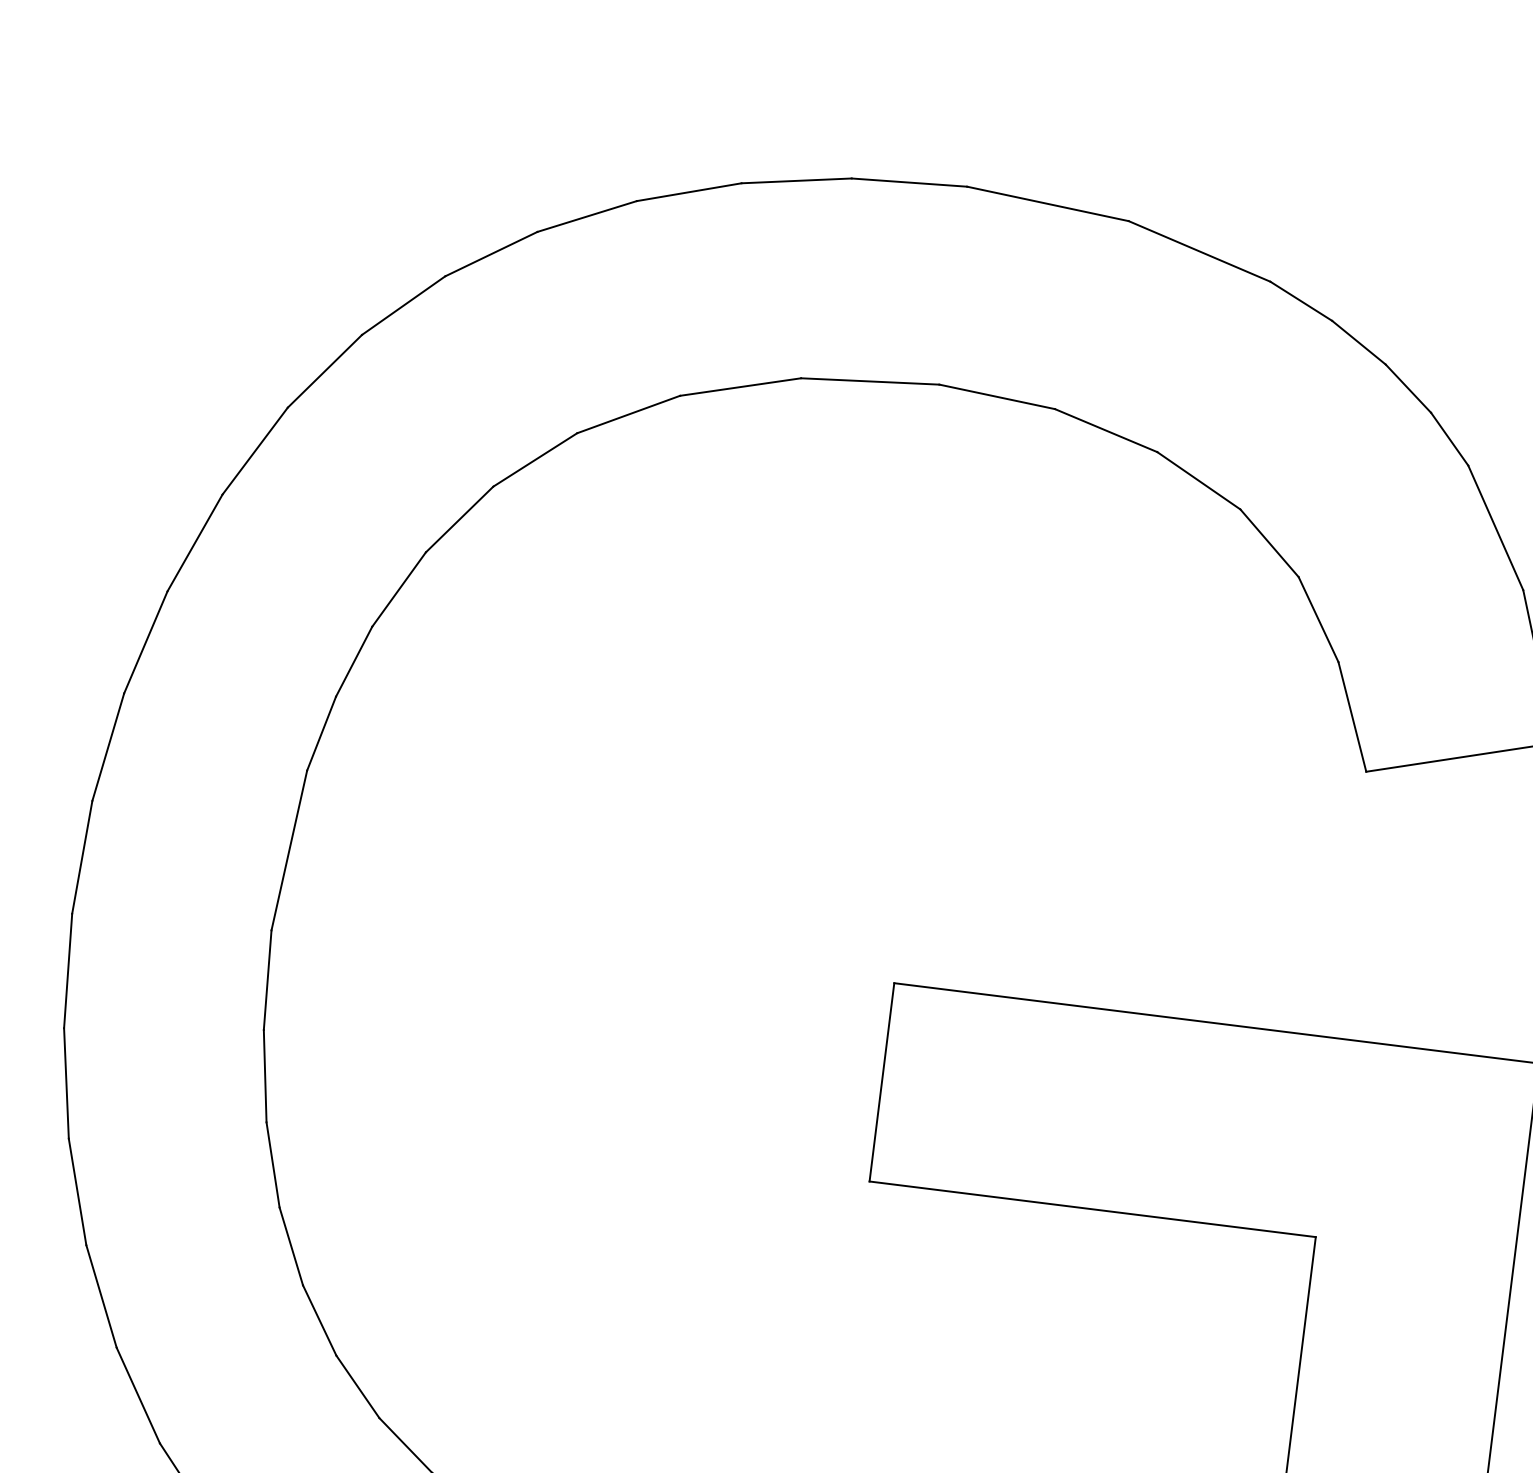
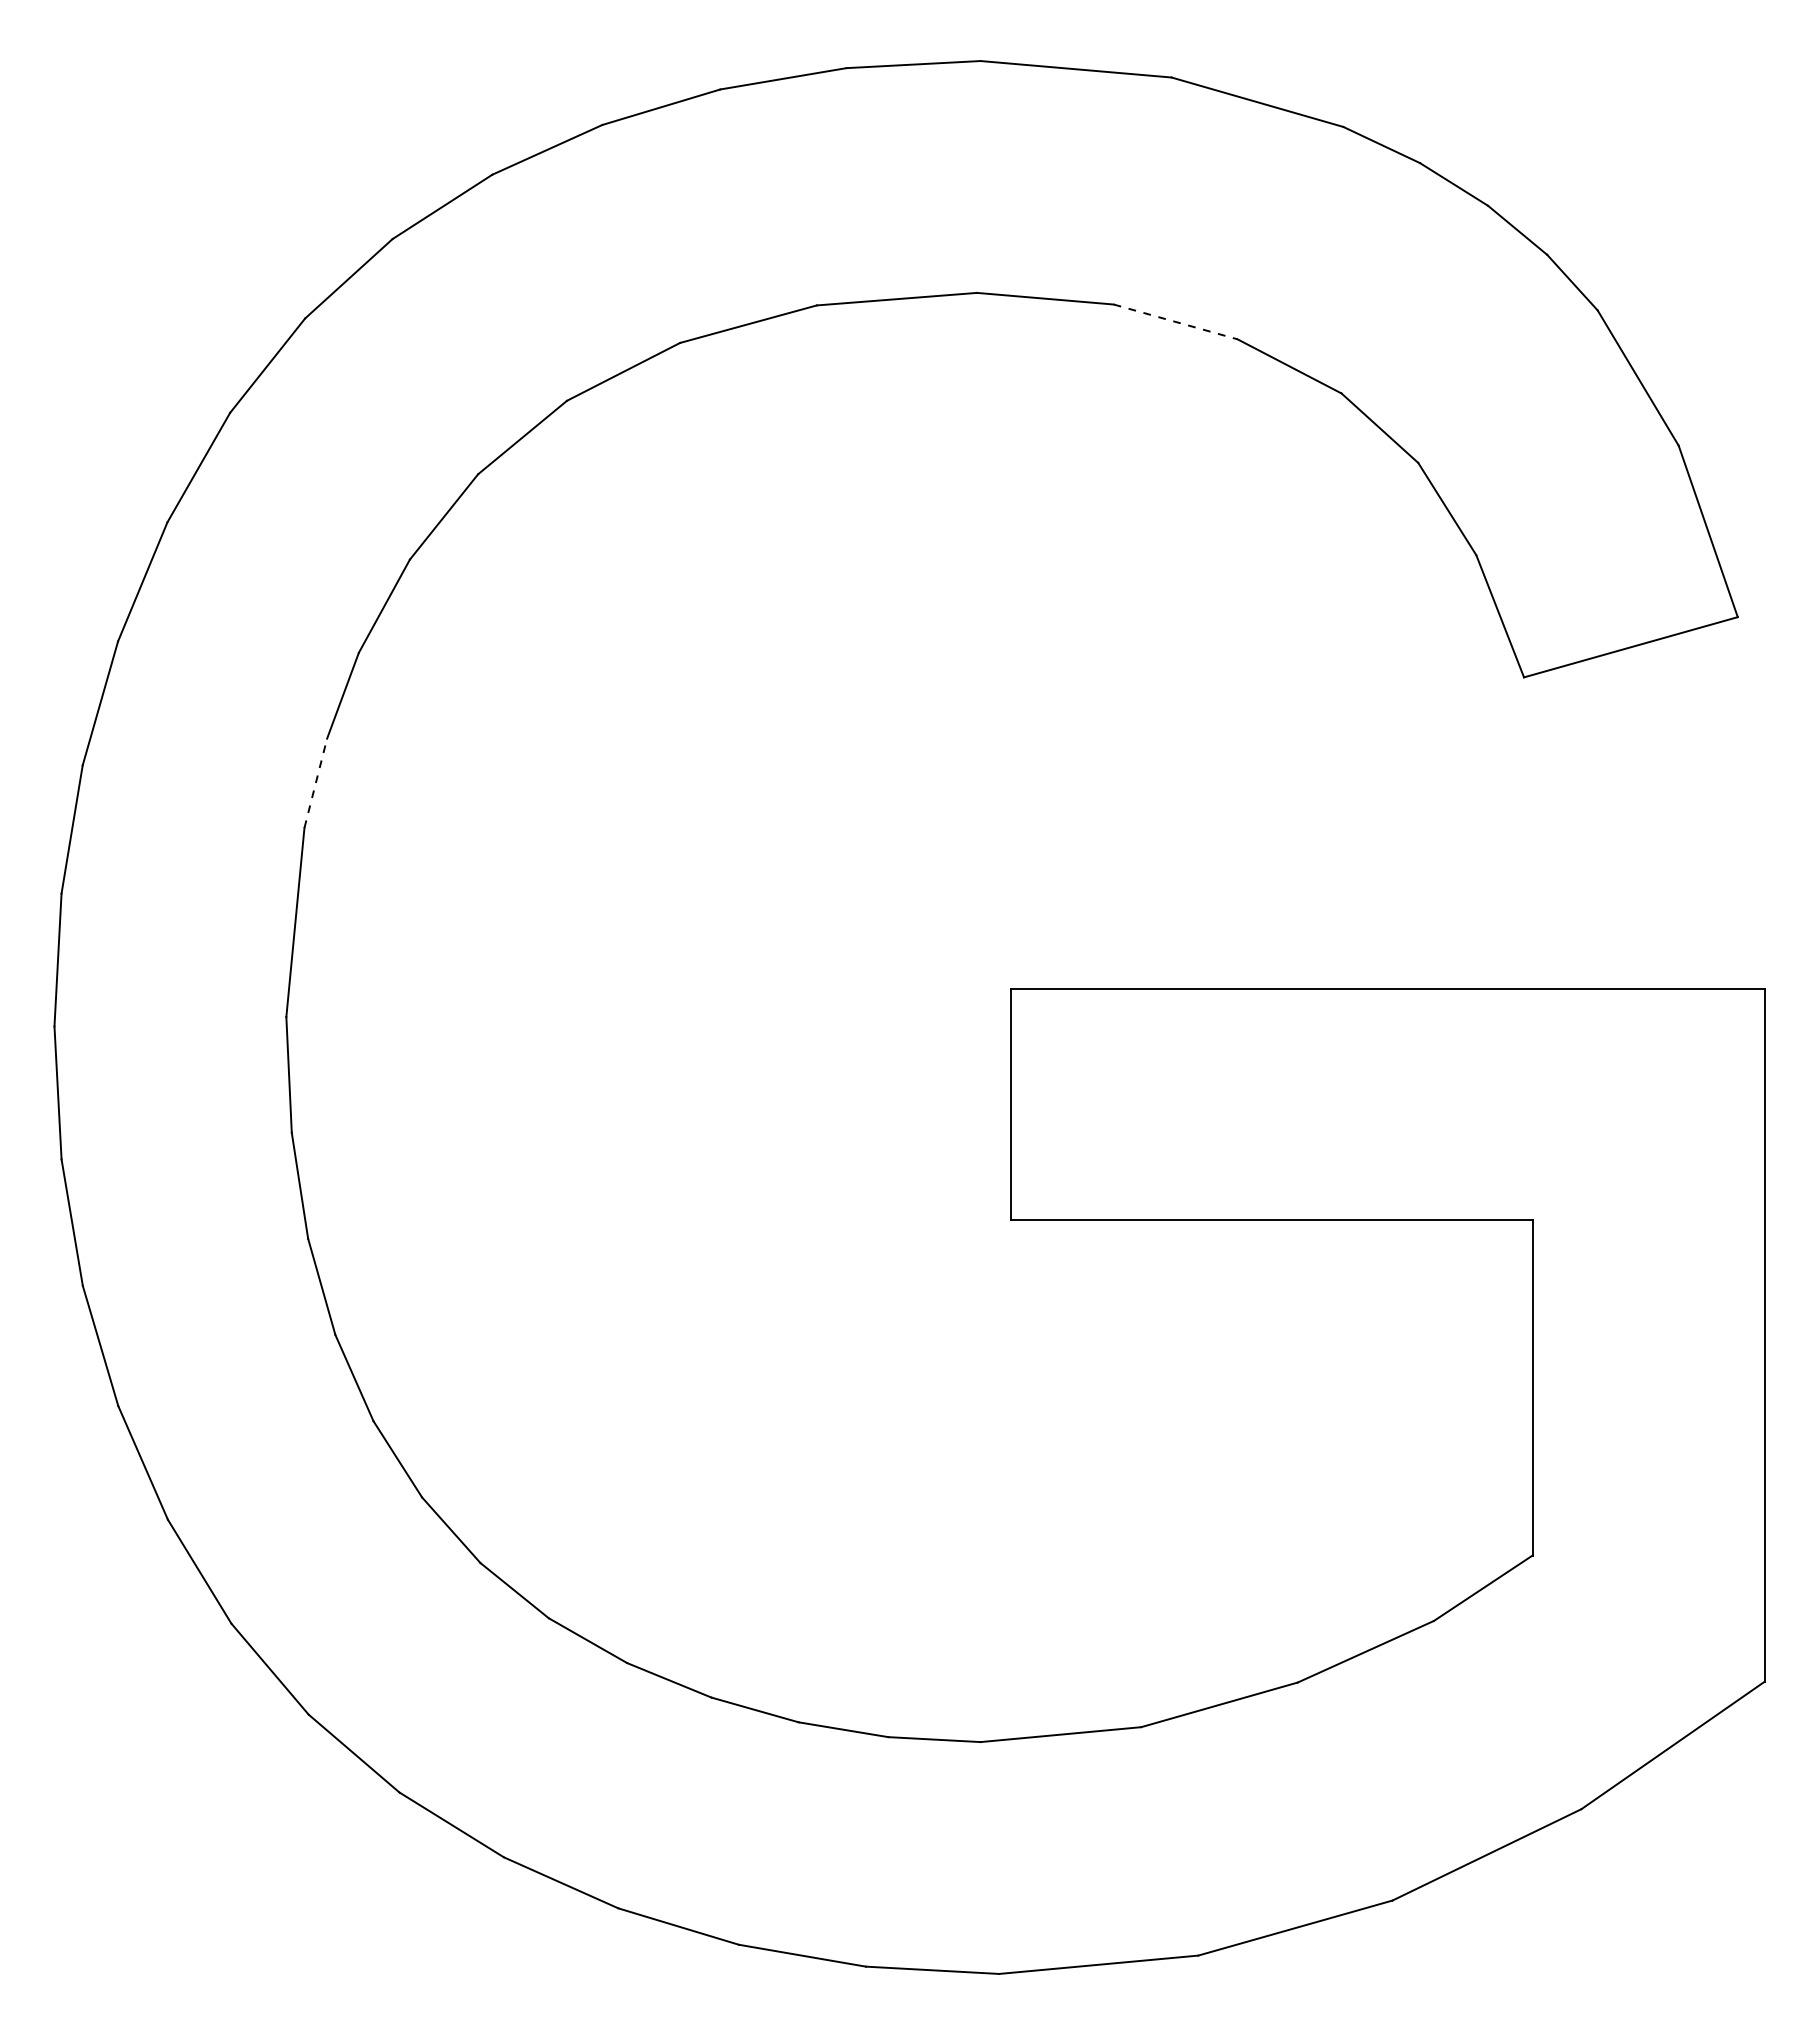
line: (1106, 431) -> (1176, 322), solid -> dashed
line: (321, 732) -> (315, 782), solid -> dashed

